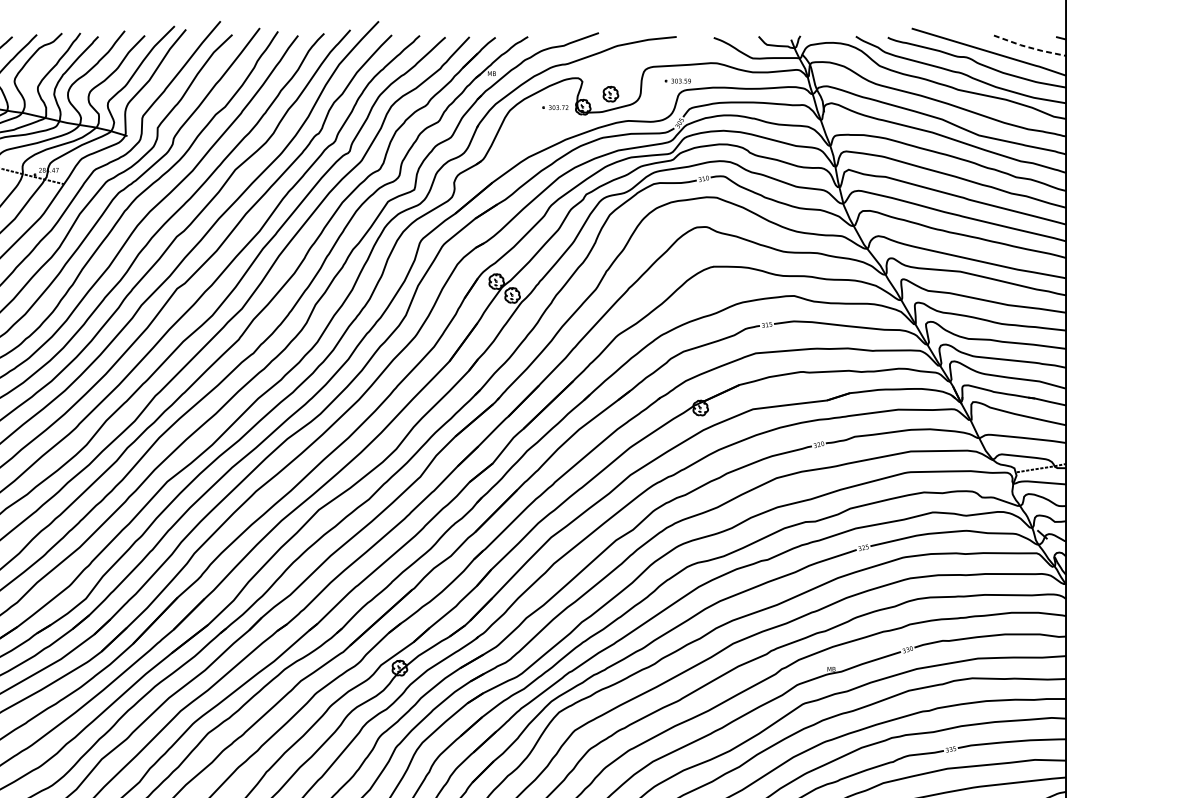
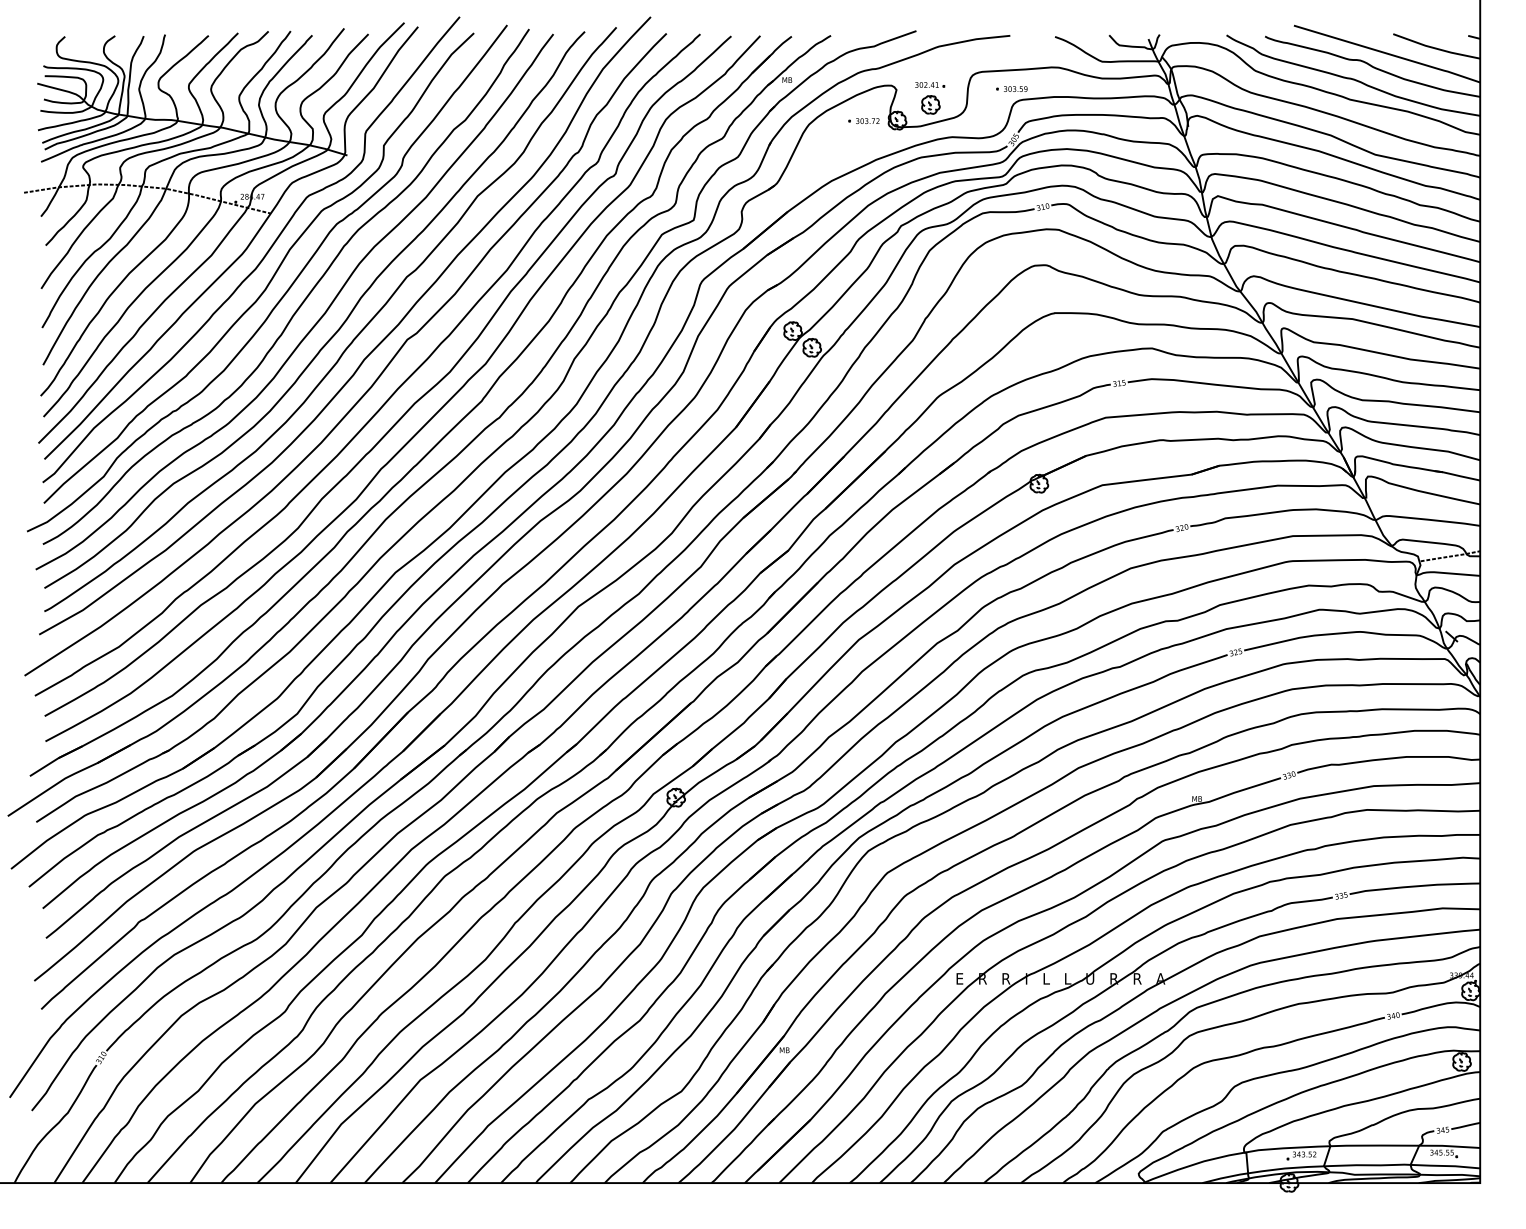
line: (1028, 47) -> (1435, 48), dashed -> solid
part: (610, 77) -> (930, 84), added

